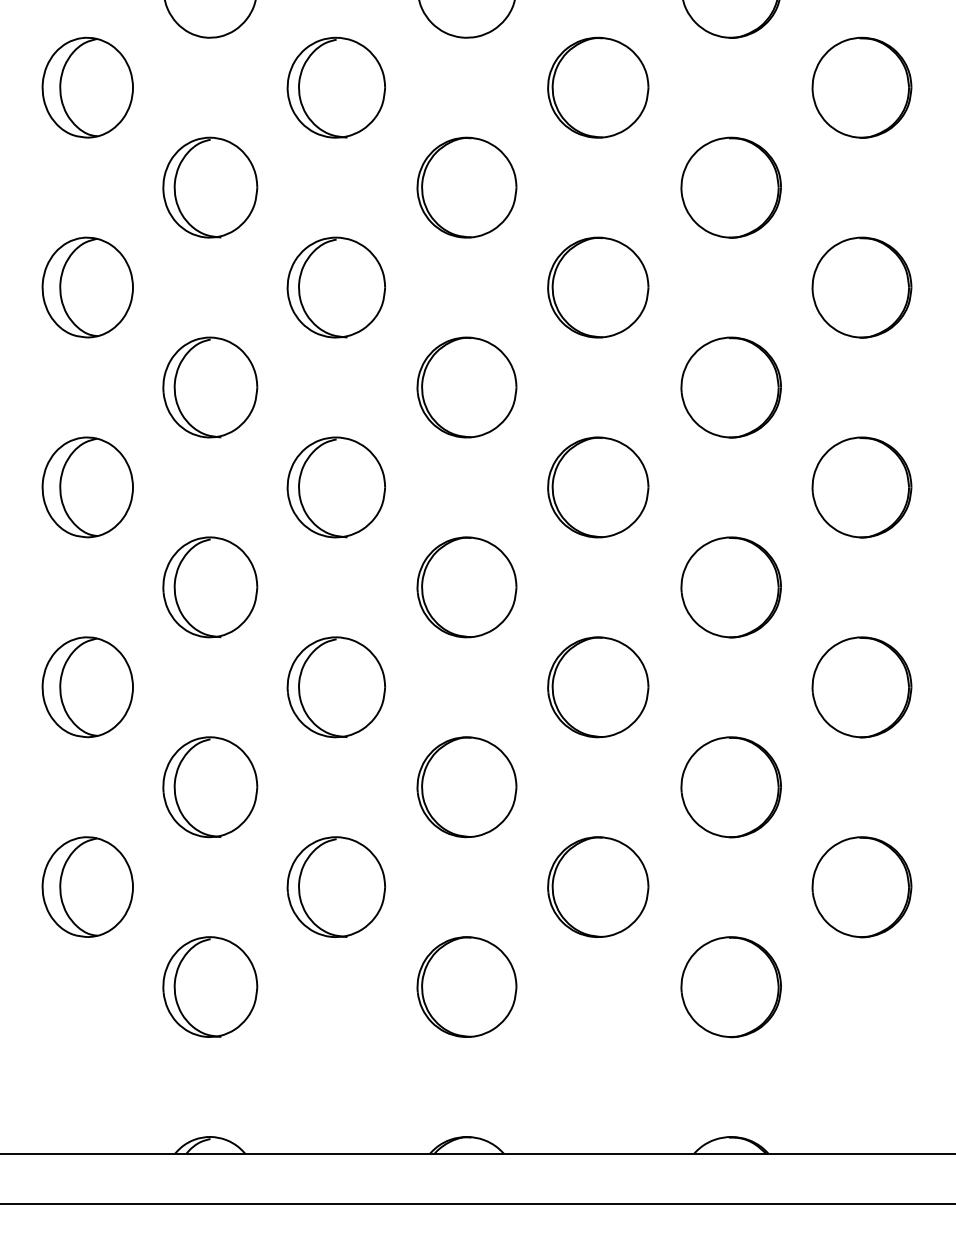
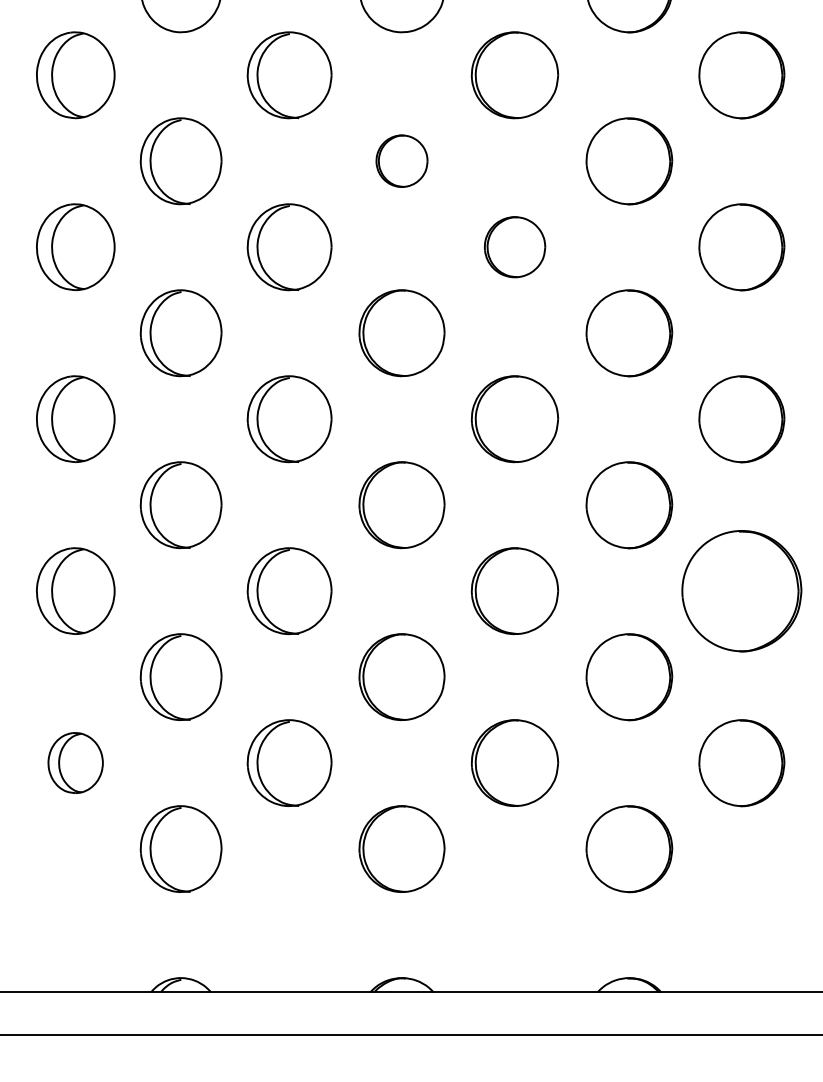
part: (466, 187) -> (401, 161), size x0.6
part: (598, 287) -> (515, 247), size x0.7
part: (861, 687) -> (741, 591), size x1.4
part: (87, 886) -> (75, 762), size x0.7

